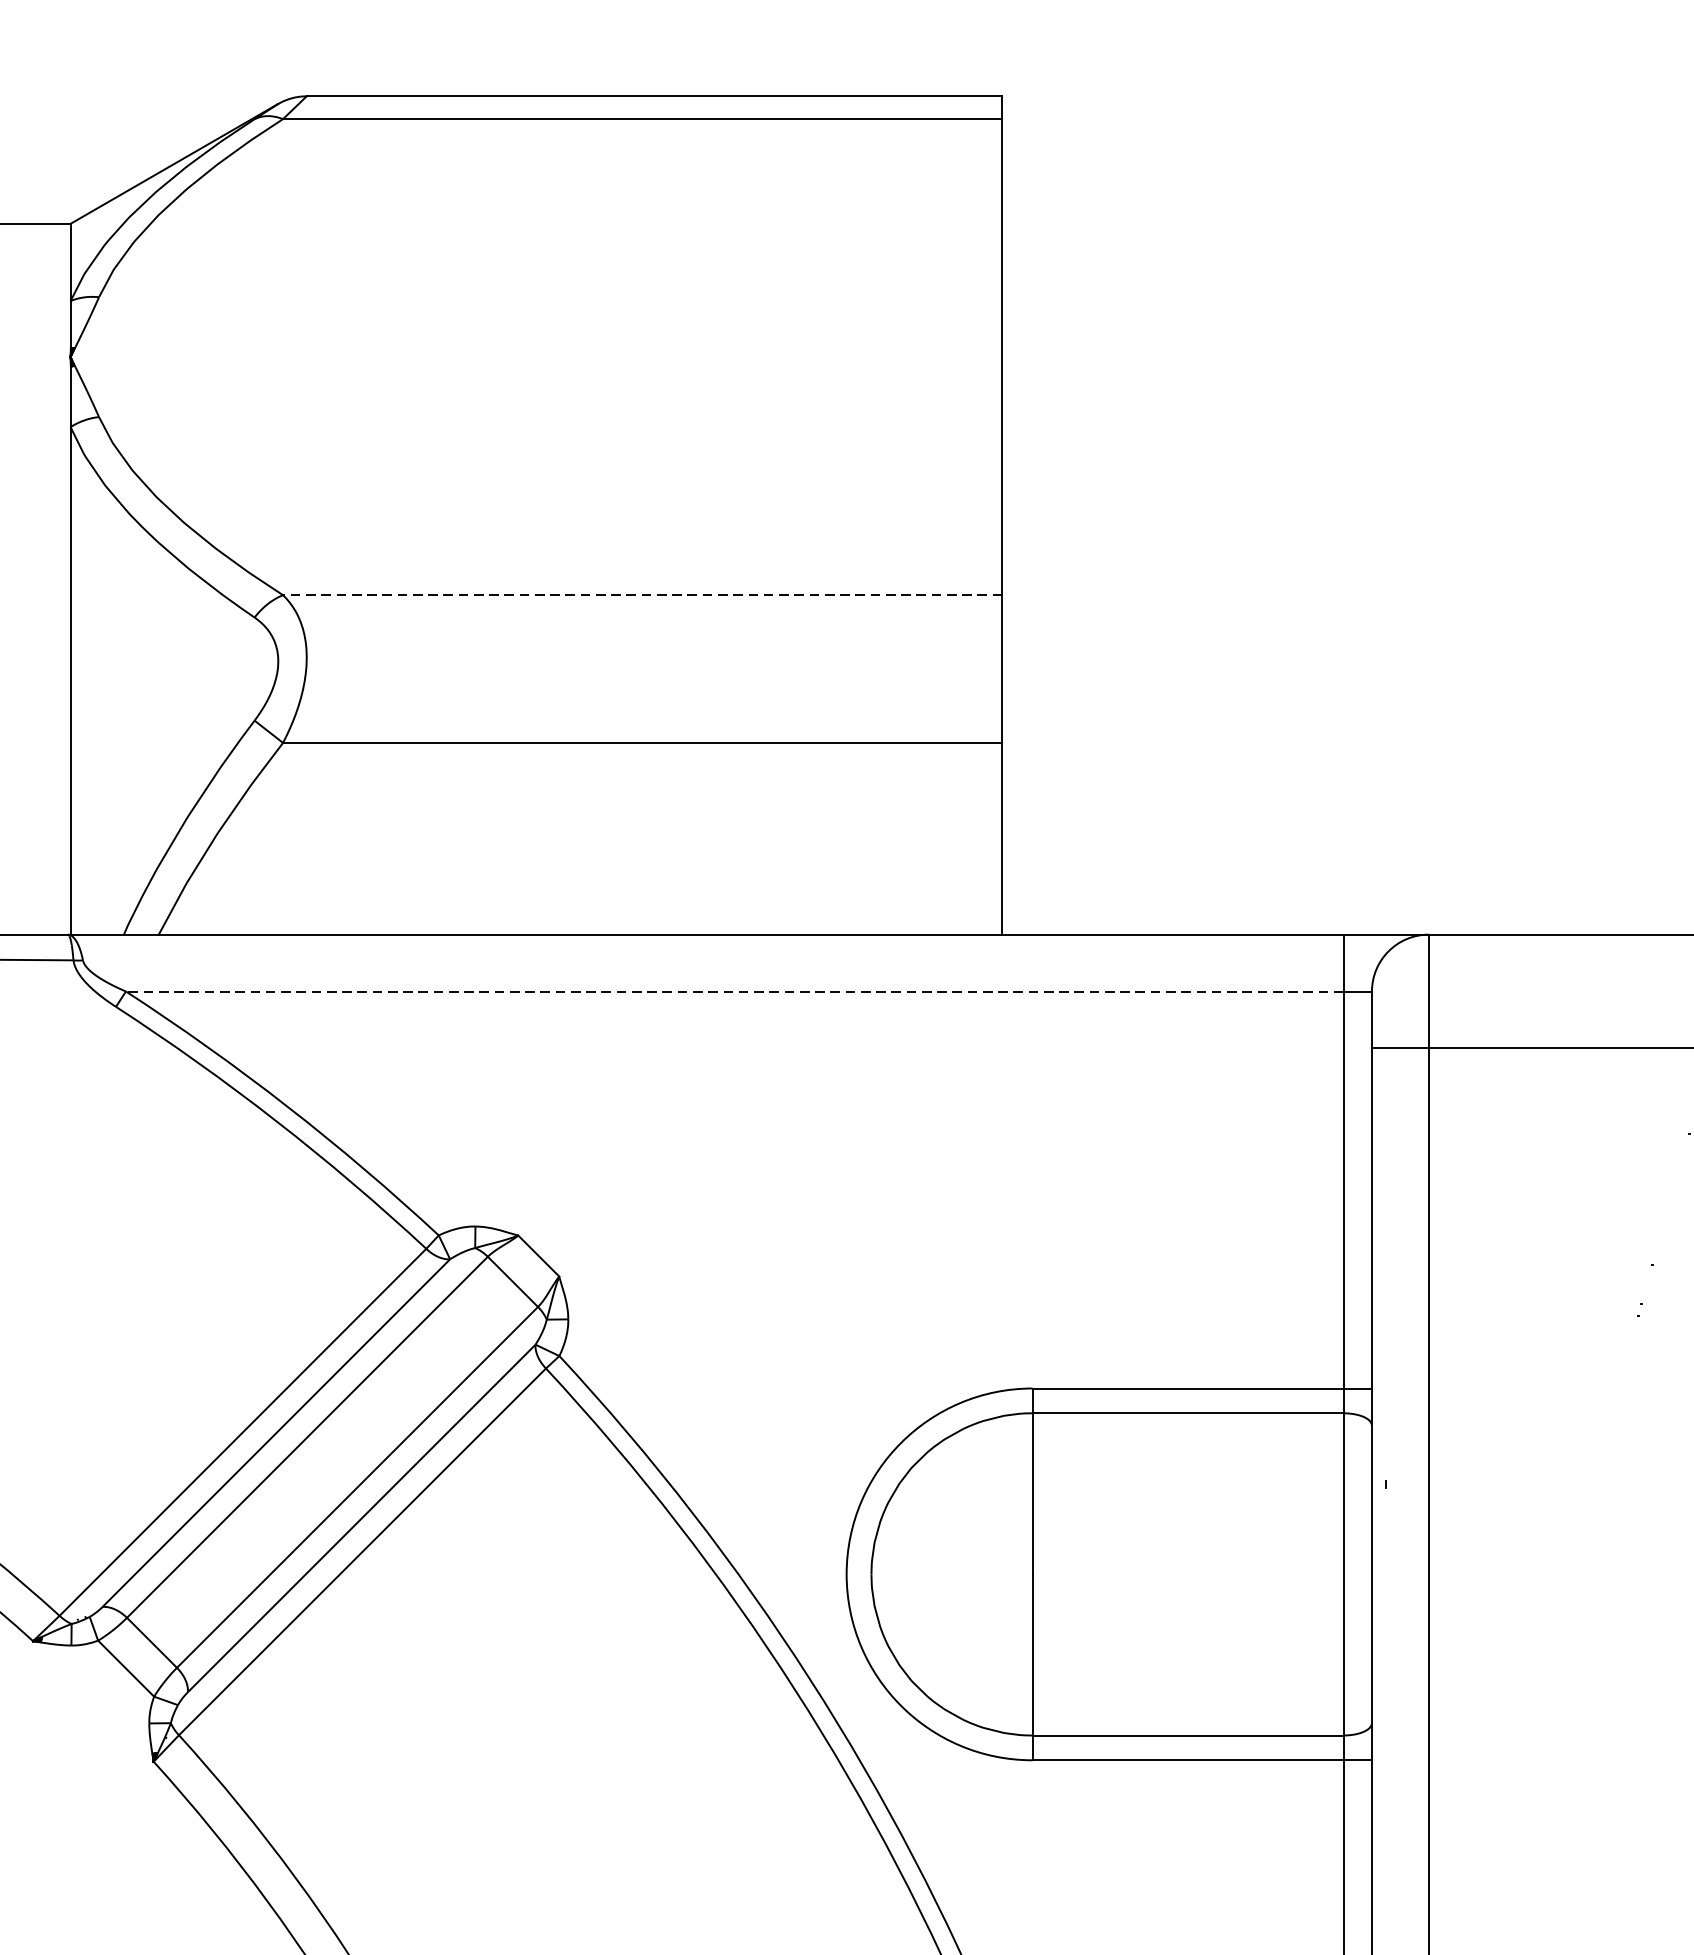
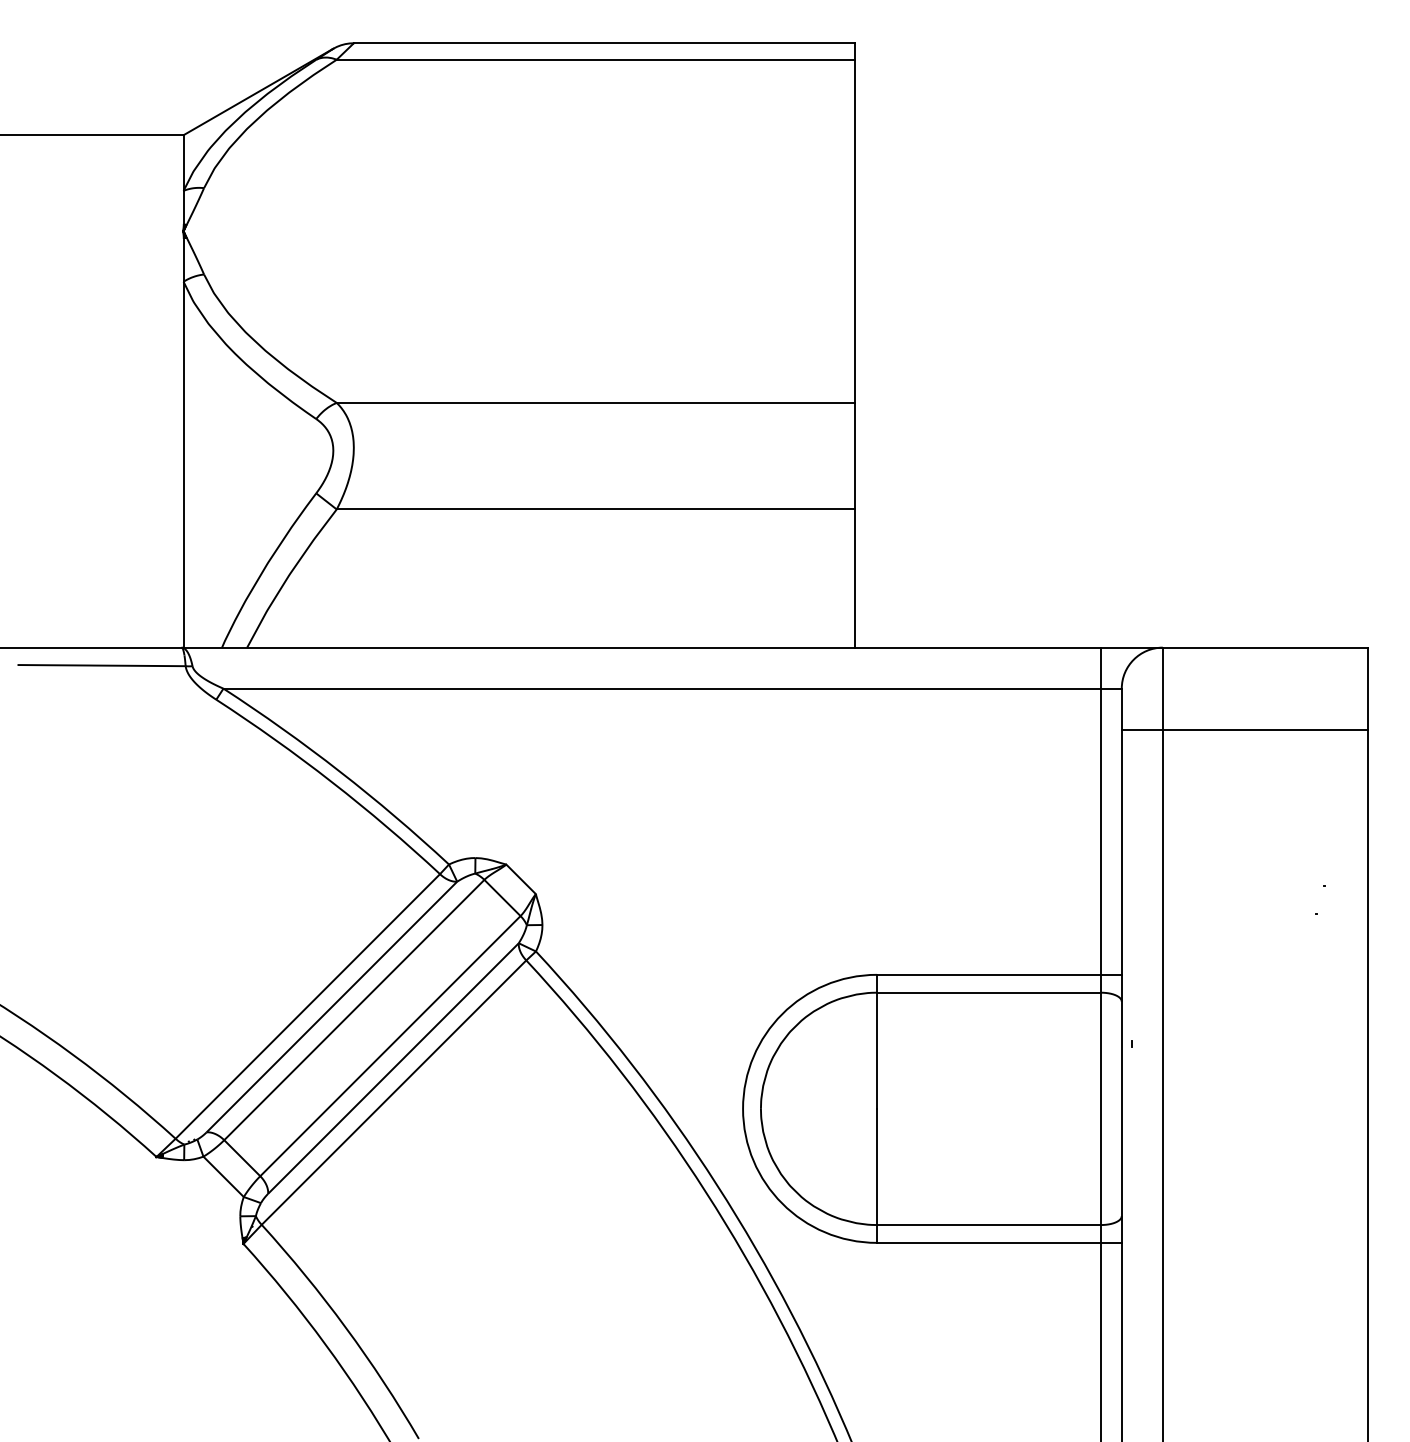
line: (641, 594) -> (595, 402), dashed -> solid
line: (734, 991) -> (662, 688), dashed -> solid

